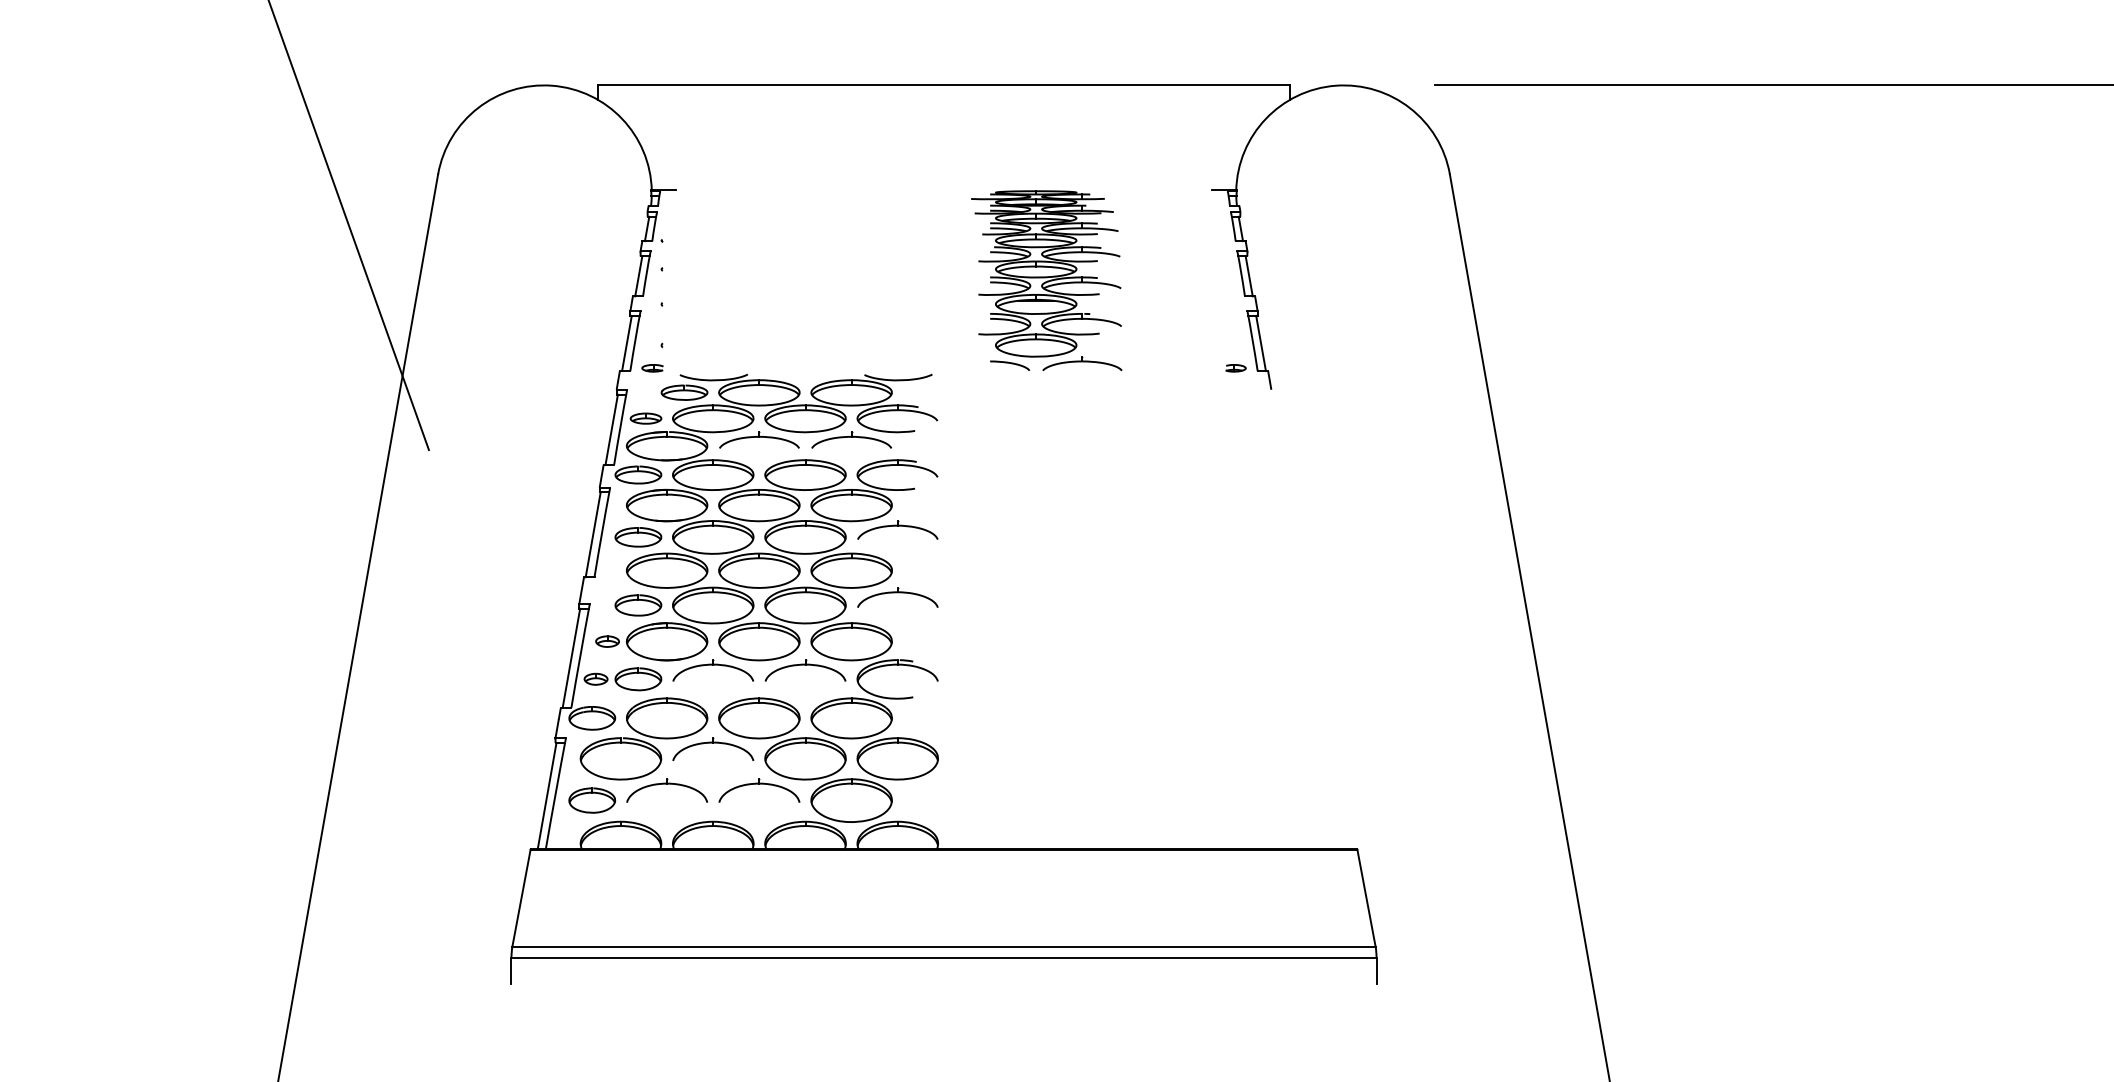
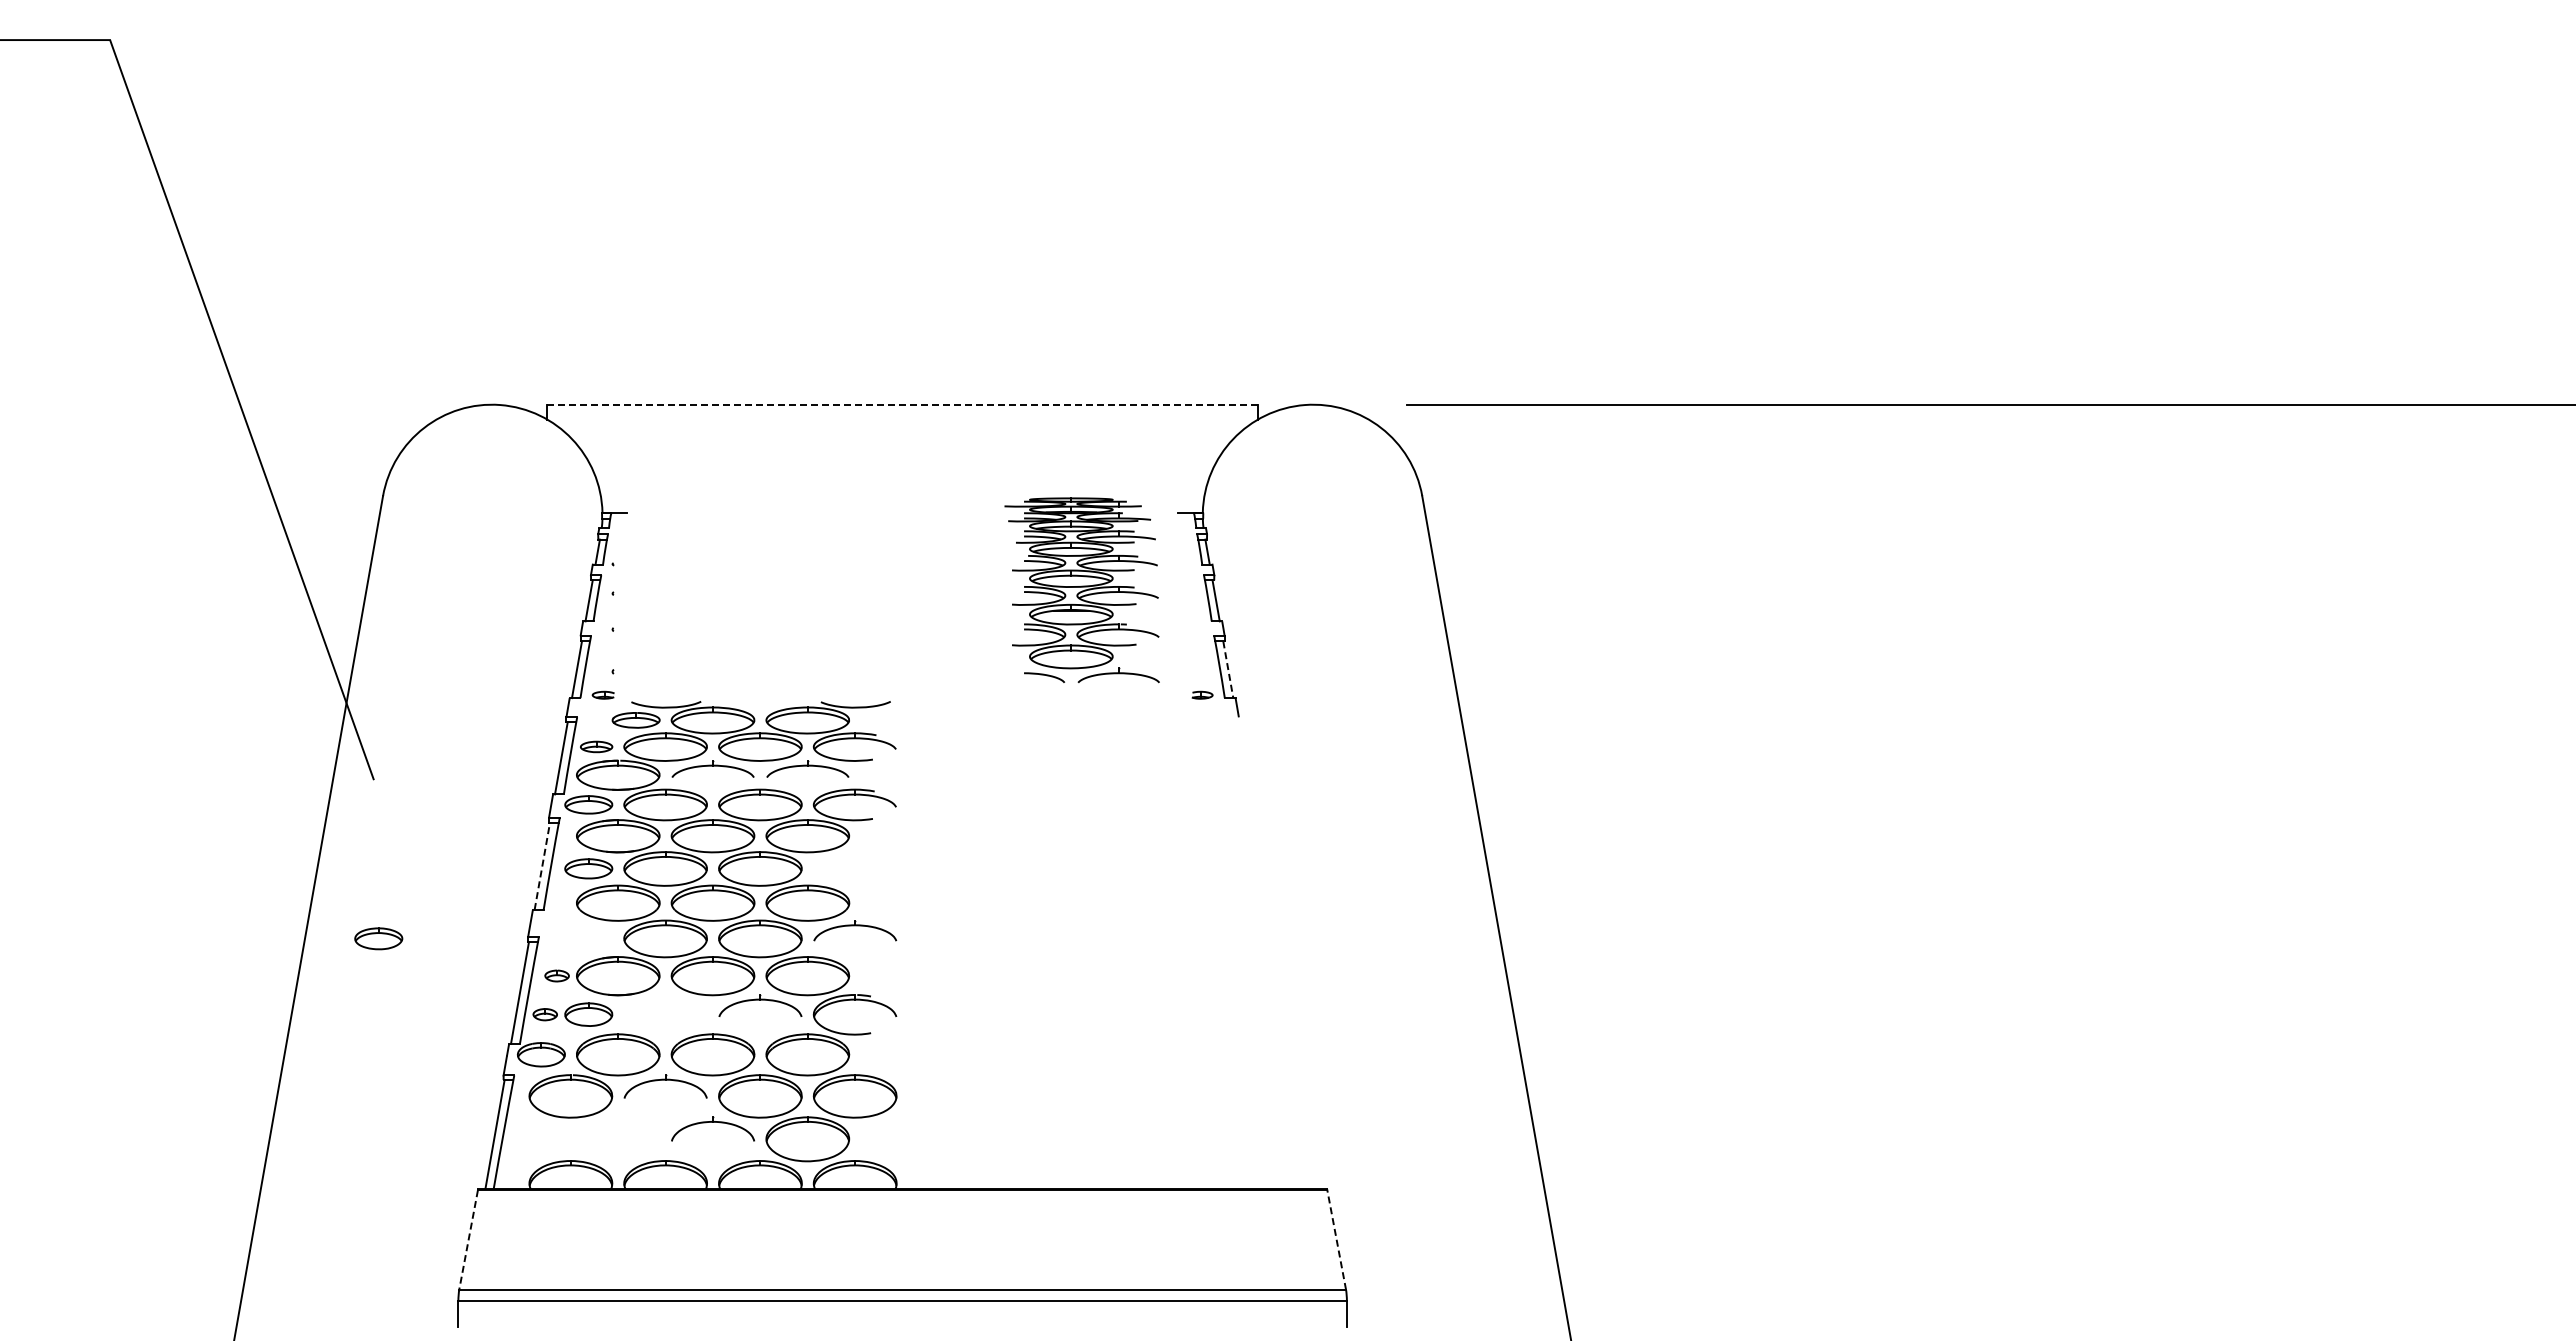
line: (943, 85) -> (902, 404), solid -> dashed
part: (1046, 280) -> (1081, 590), moved
line: (1261, 343) -> (1228, 669), solid -> dashed
part: (897, 530) -> (854, 861), removed
line: (593, 534) -> (542, 865), solid -> dashed
part: (638, 605) -> (378, 938), moved
part: (713, 670) -> (665, 1005), removed
part: (667, 790) -> (618, 1128), removed
part: (591, 799) -> (540, 1138), removed
line: (521, 899) -> (468, 1240), solid -> dashed
line: (1366, 899) -> (1336, 1240), solid -> dashed

